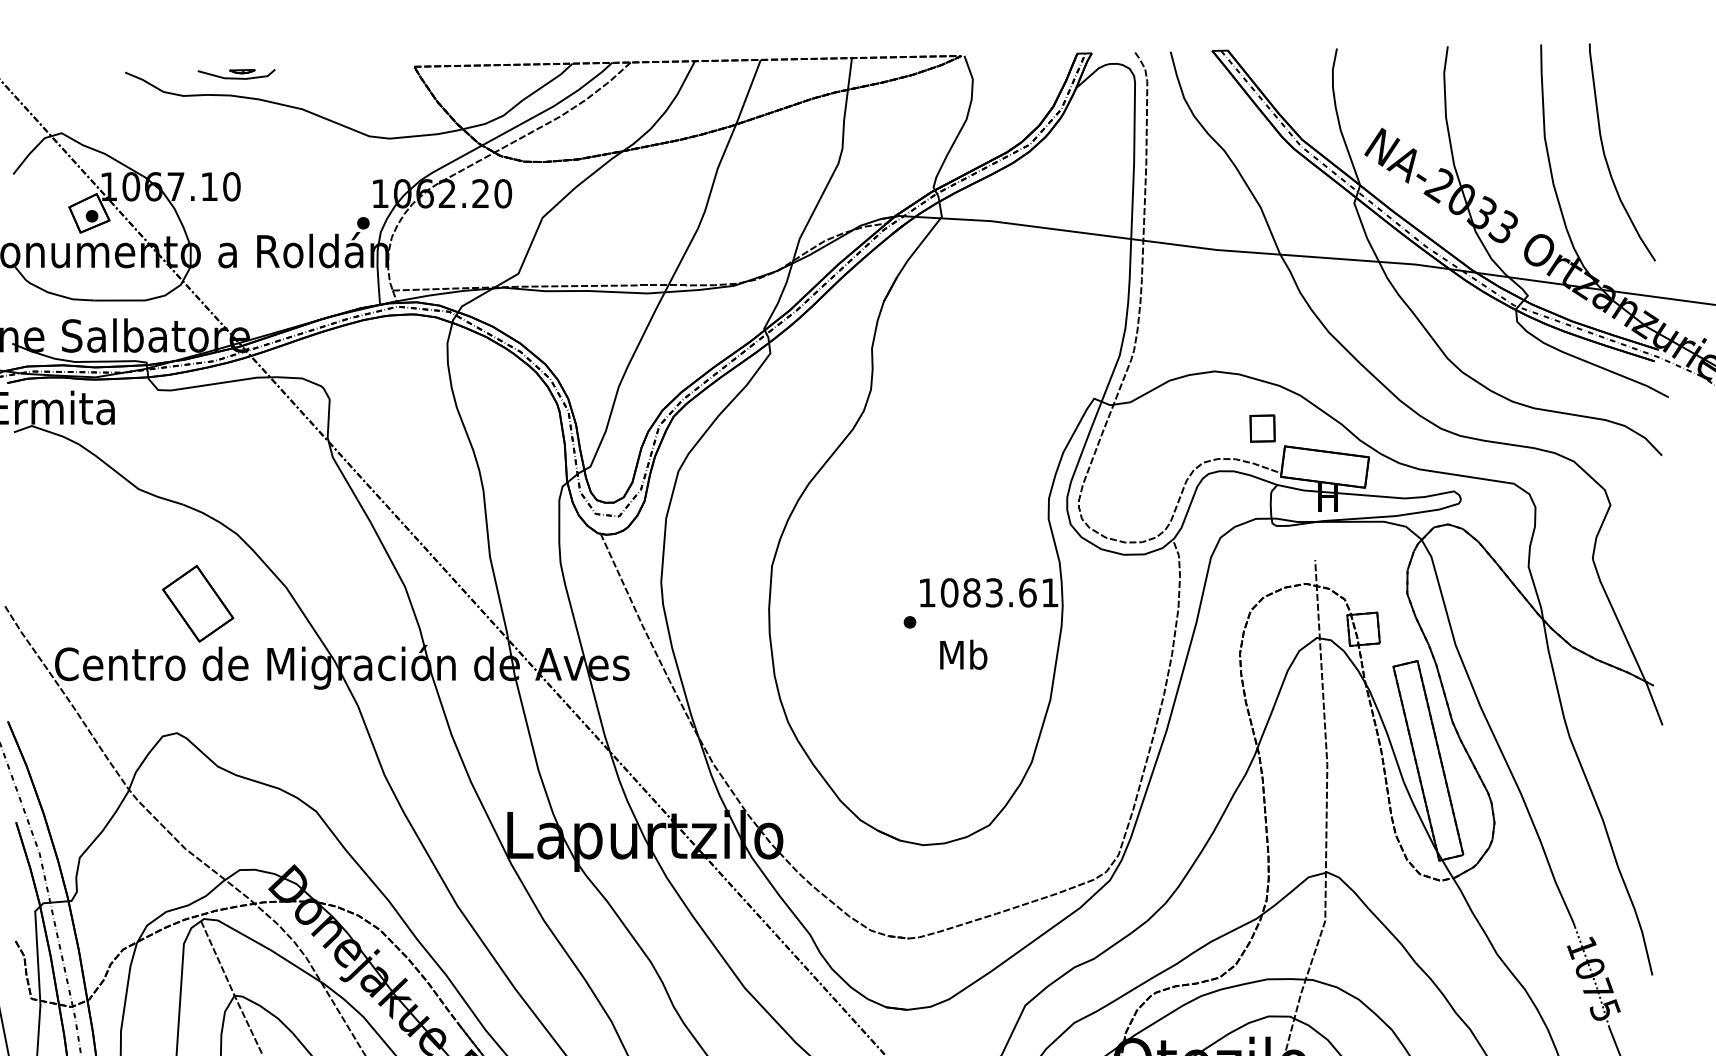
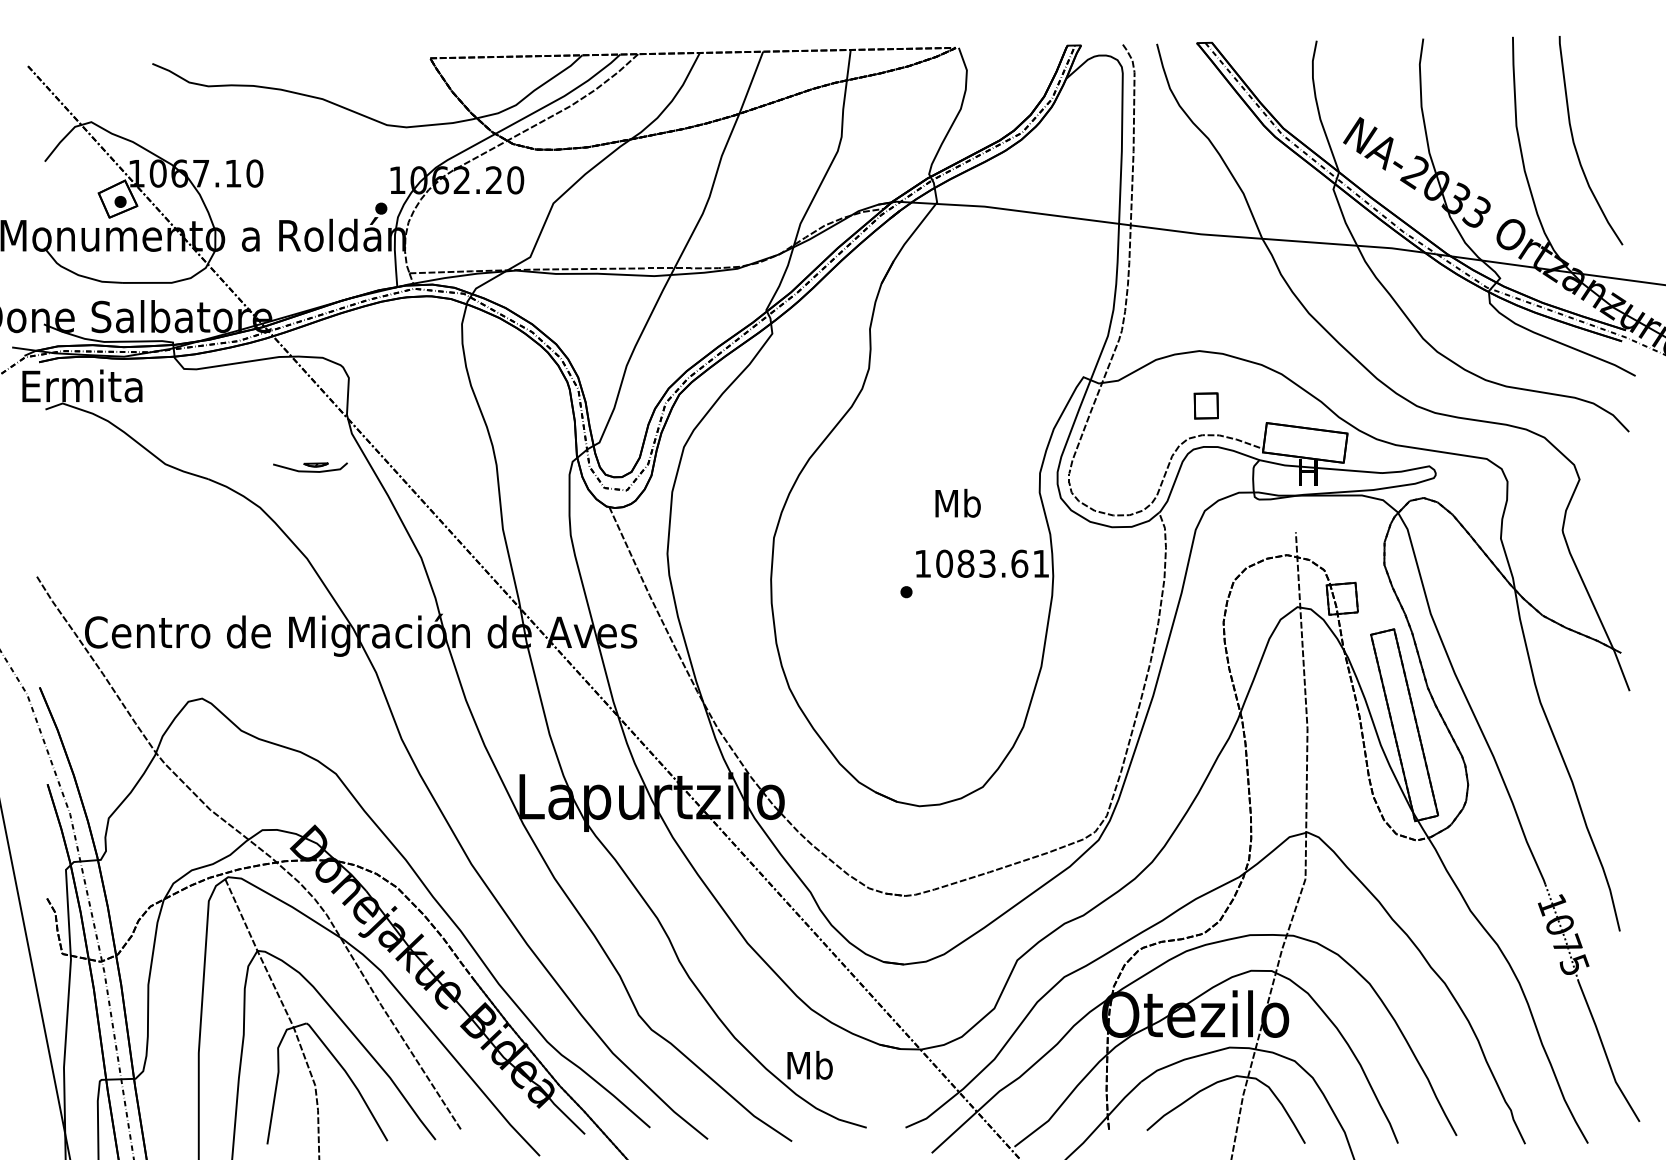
part: (236, 74) -> (310, 467), moved
part: (1261, 428) -> (1205, 405), moved
part: (198, 602) -> (222, 573), removed
text: (963, 653) -> (957, 502), moved

